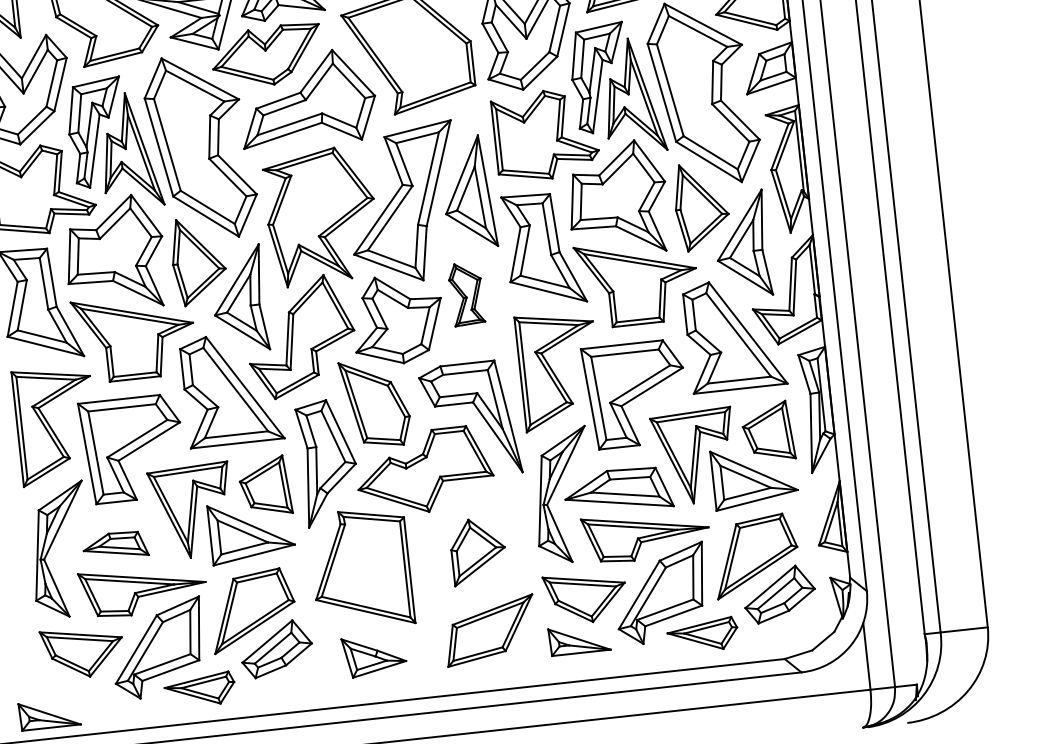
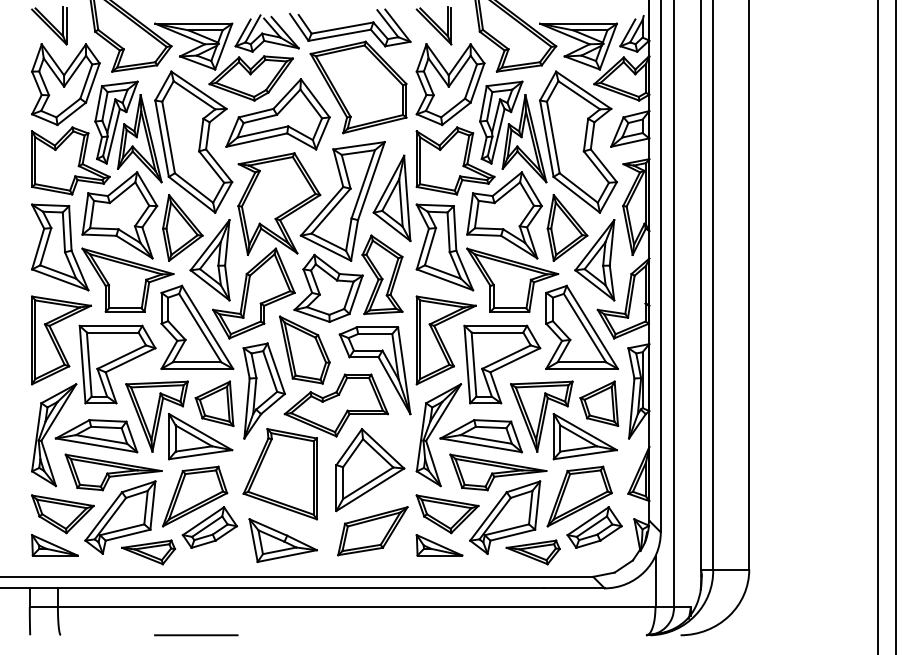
part: (466, 293) -> (382, 274), size x1.67
part: (115, 546) -> (96, 436), size x1.67
part: (478, 551) -> (370, 470), size x1.67
part: (373, 655) -> (282, 540), size x1.43
part: (49, 714) -> (54, 545), moved

